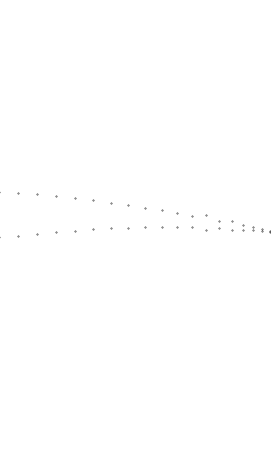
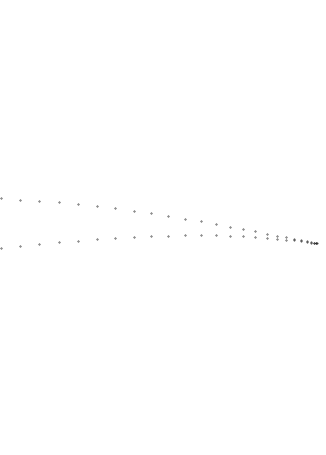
part: (206, 223) -> (230, 231), size x0.62
part: (231, 226) -> (255, 234), size x0.62

